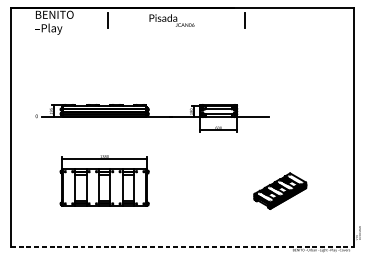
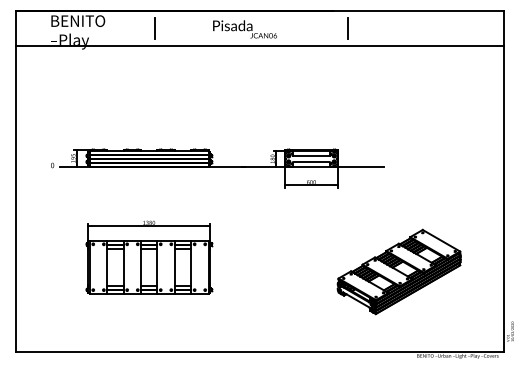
line: (182, 32) -> (259, 46), added
part: (279, 190) -> (398, 271), size x1.67
line: (182, 246) -> (260, 351), dashed -> solid

